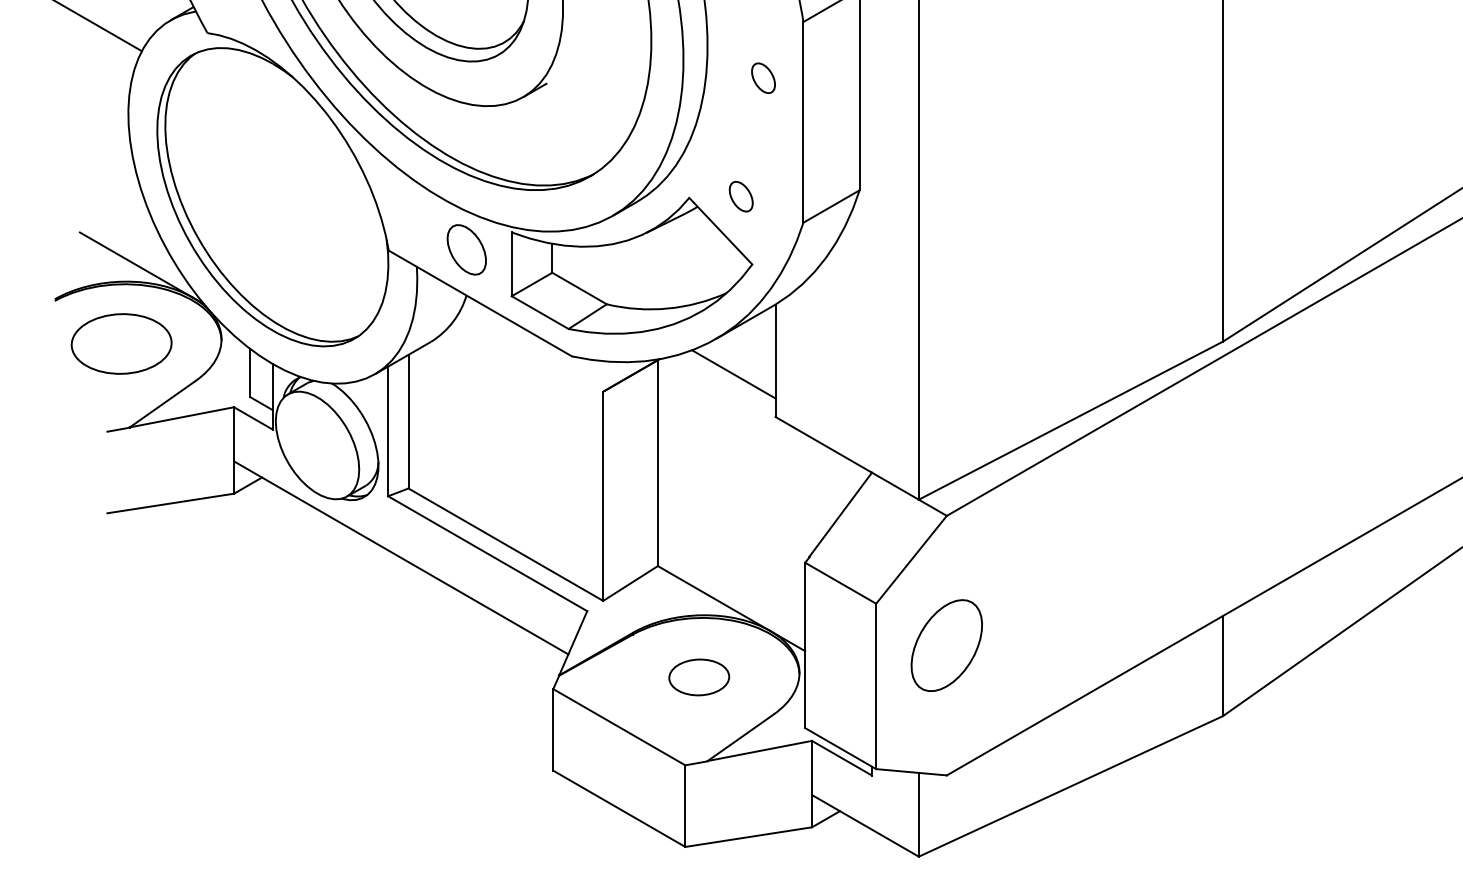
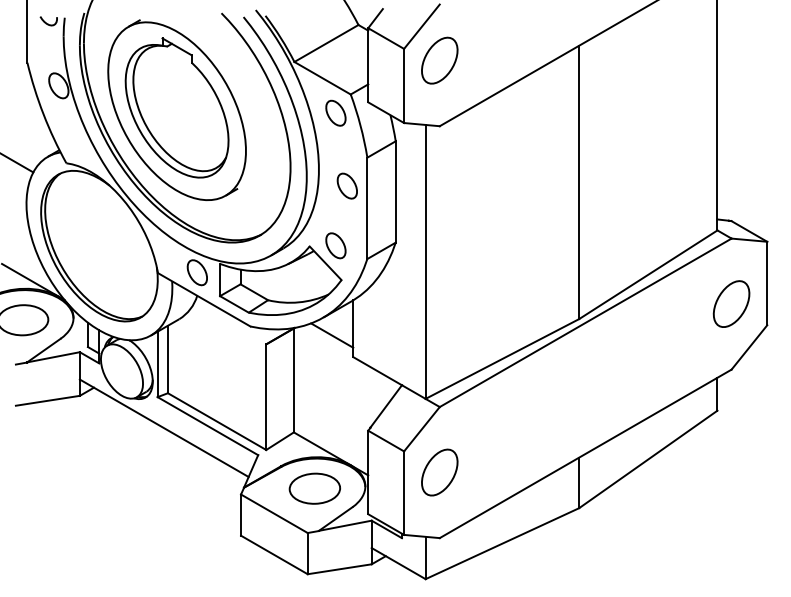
part: (762, 77) -> (346, 185), size x1.67
part: (740, 195) -> (335, 245), size x1.67
part: (698, 677) -> (314, 488), size x1.67

